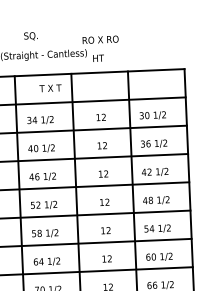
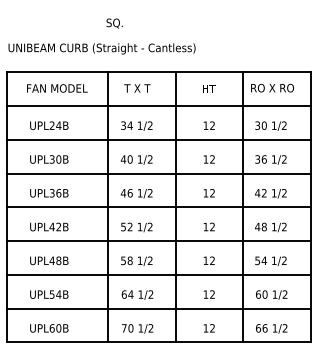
text: (30, 36) -> (114, 23), moved
text: (100, 39) -> (272, 87), moved
text: (98, 57) -> (209, 88), moved
text: (50, 88) -> (137, 88), moved

